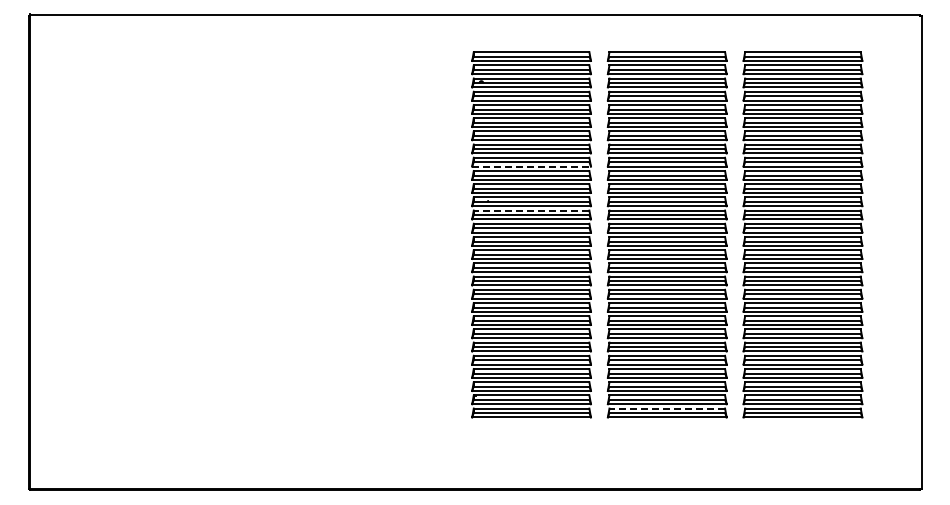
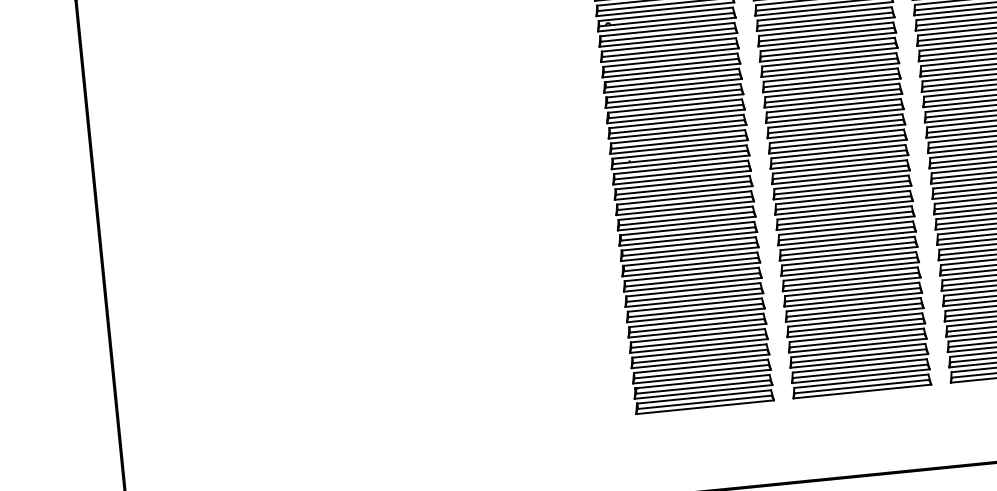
line: (532, 166) -> (677, 116), dashed -> solid
line: (531, 210) -> (681, 167), dashed -> solid
line: (667, 408) -> (861, 381), dashed -> solid

